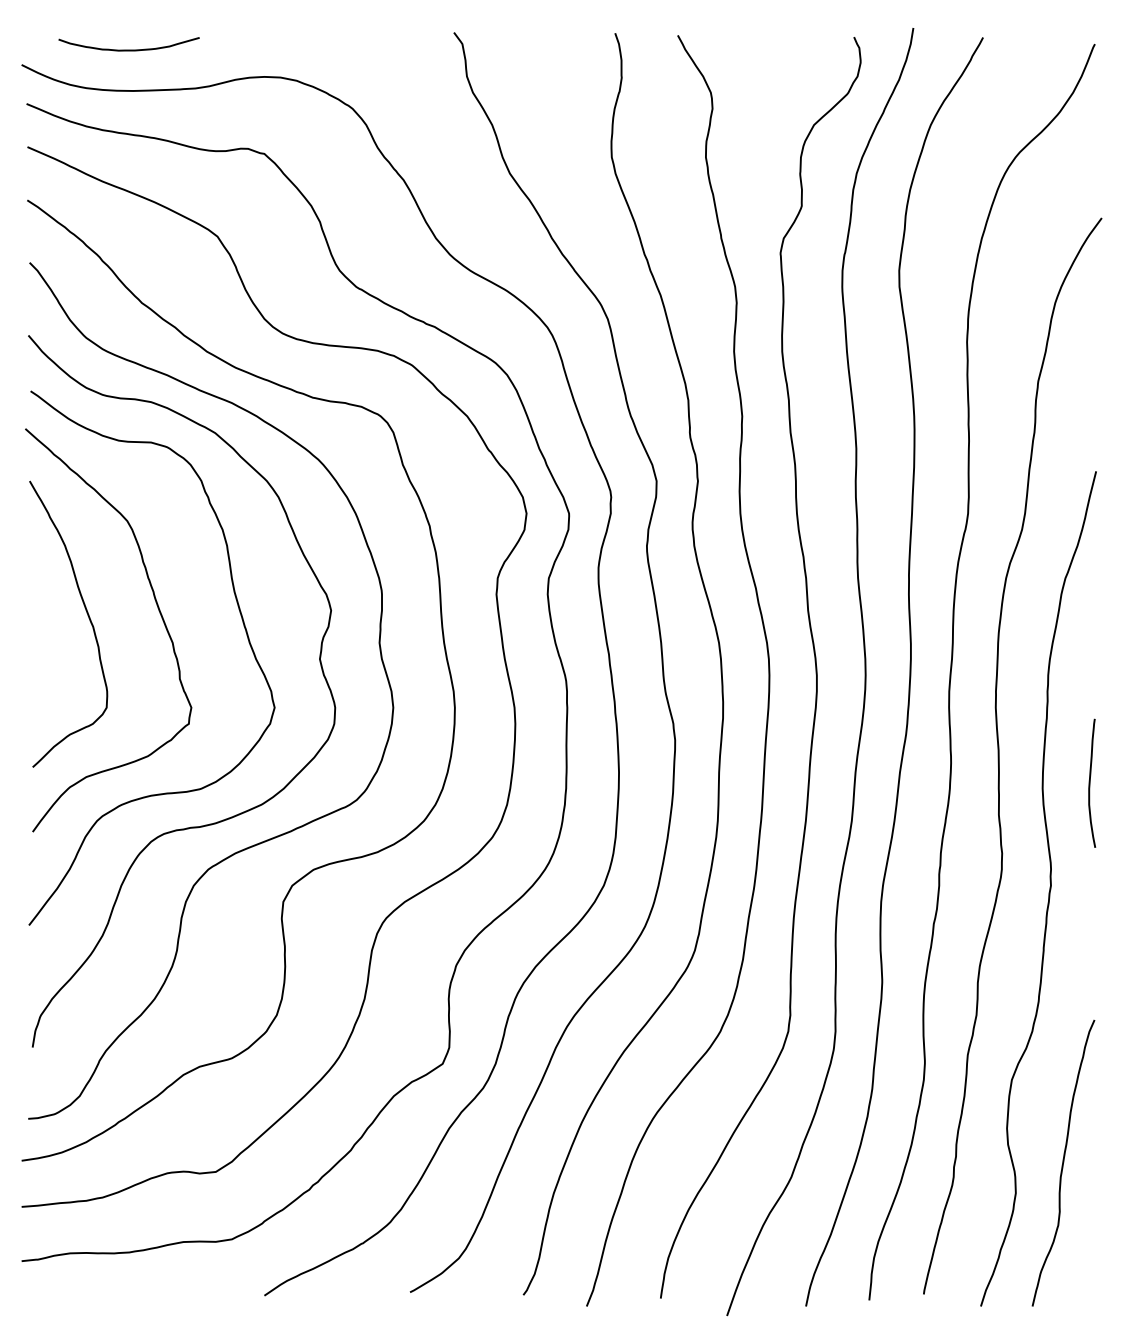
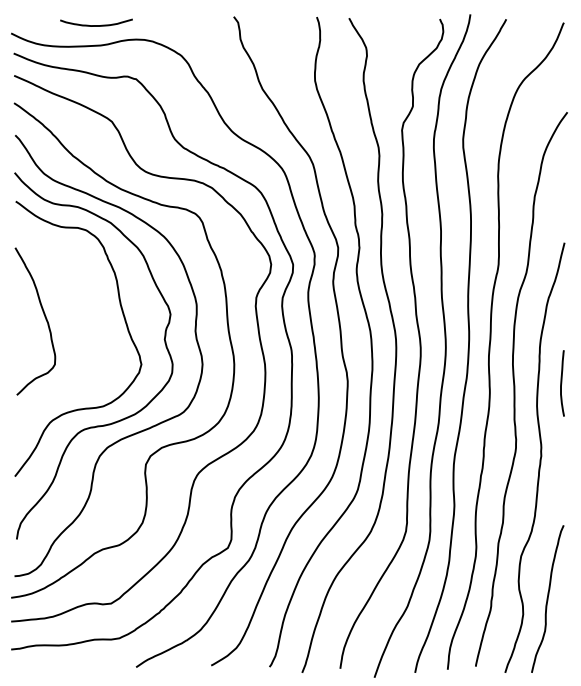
curve: (129, 49) -> (96, 25), moved
curve: (156, 608) -> (80, 313), removed
curve: (1092, 783) -> (562, 383), moved

